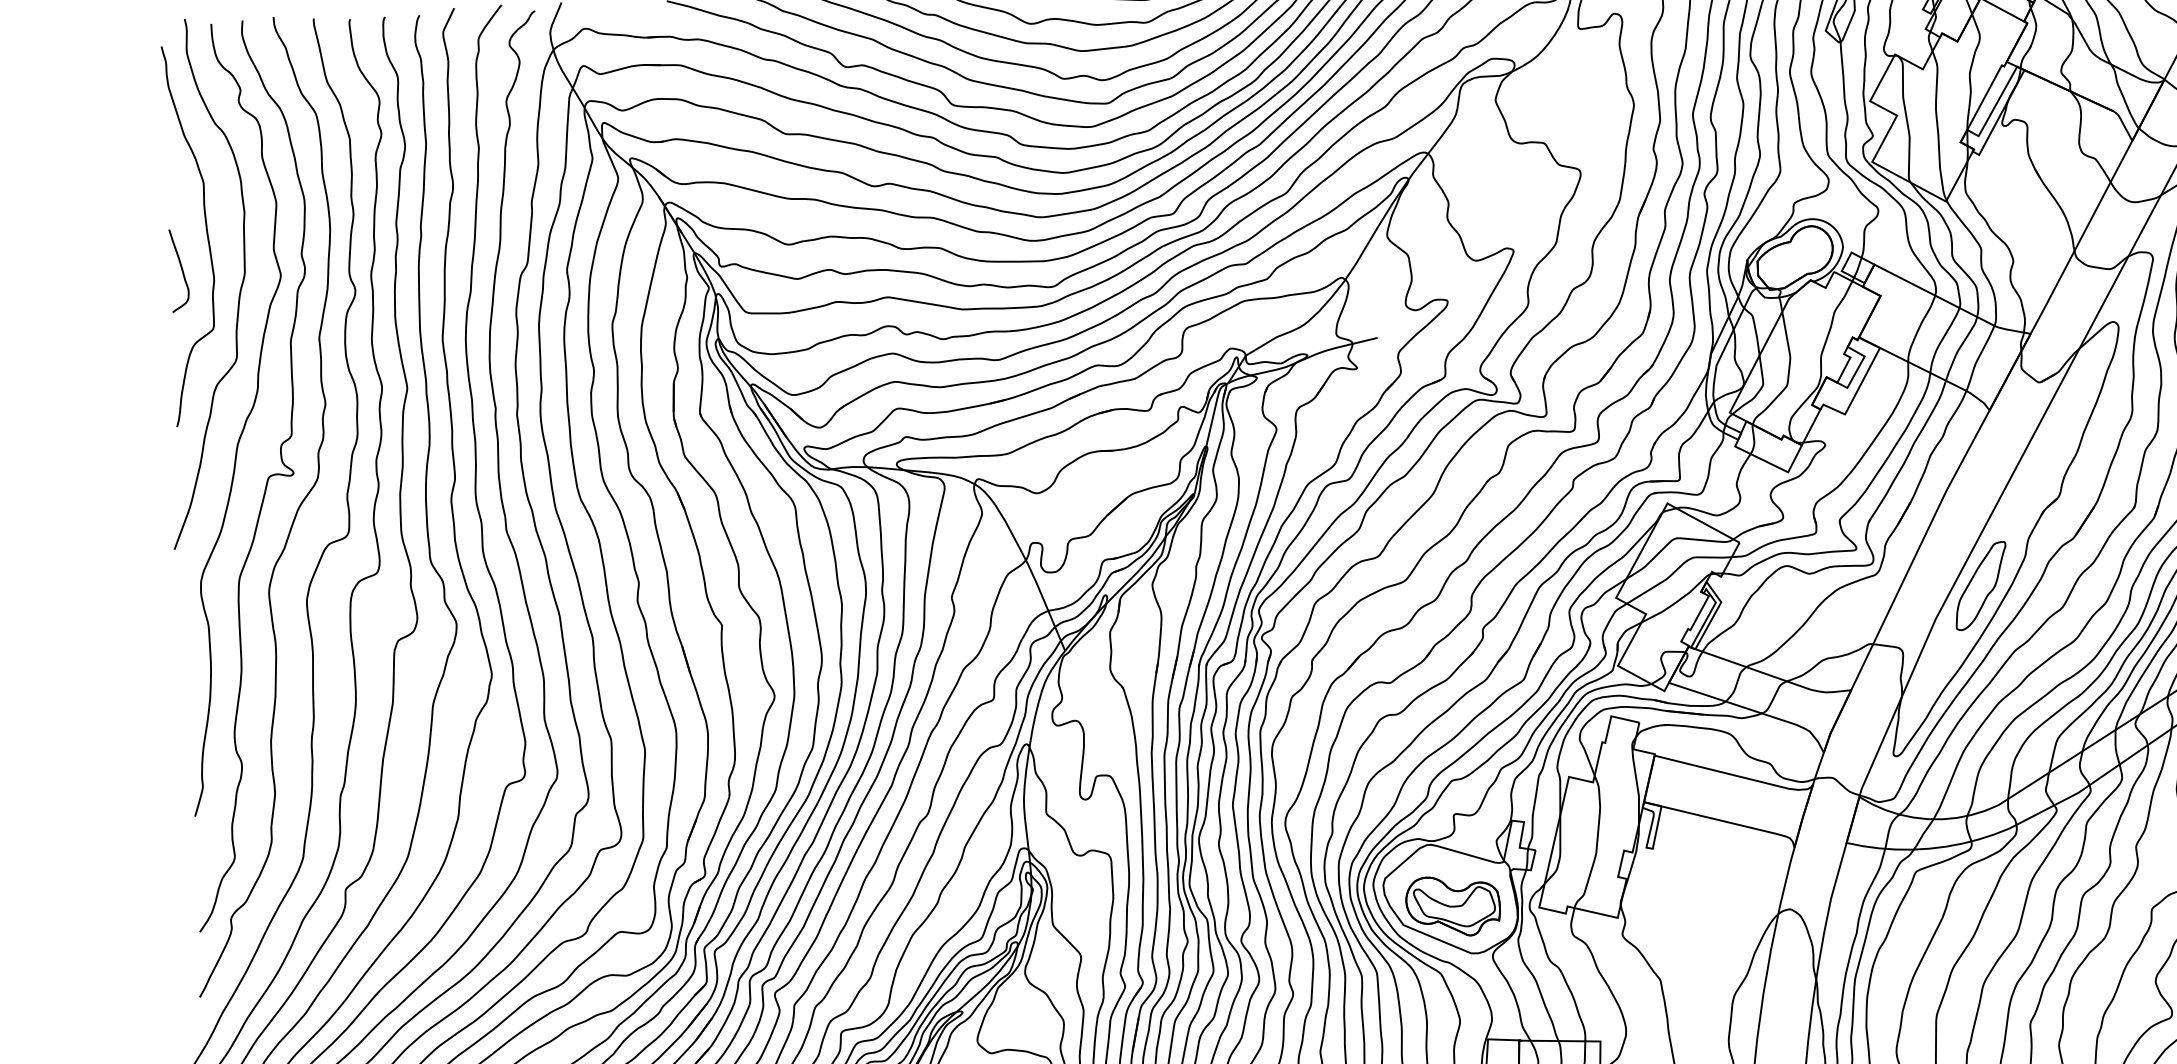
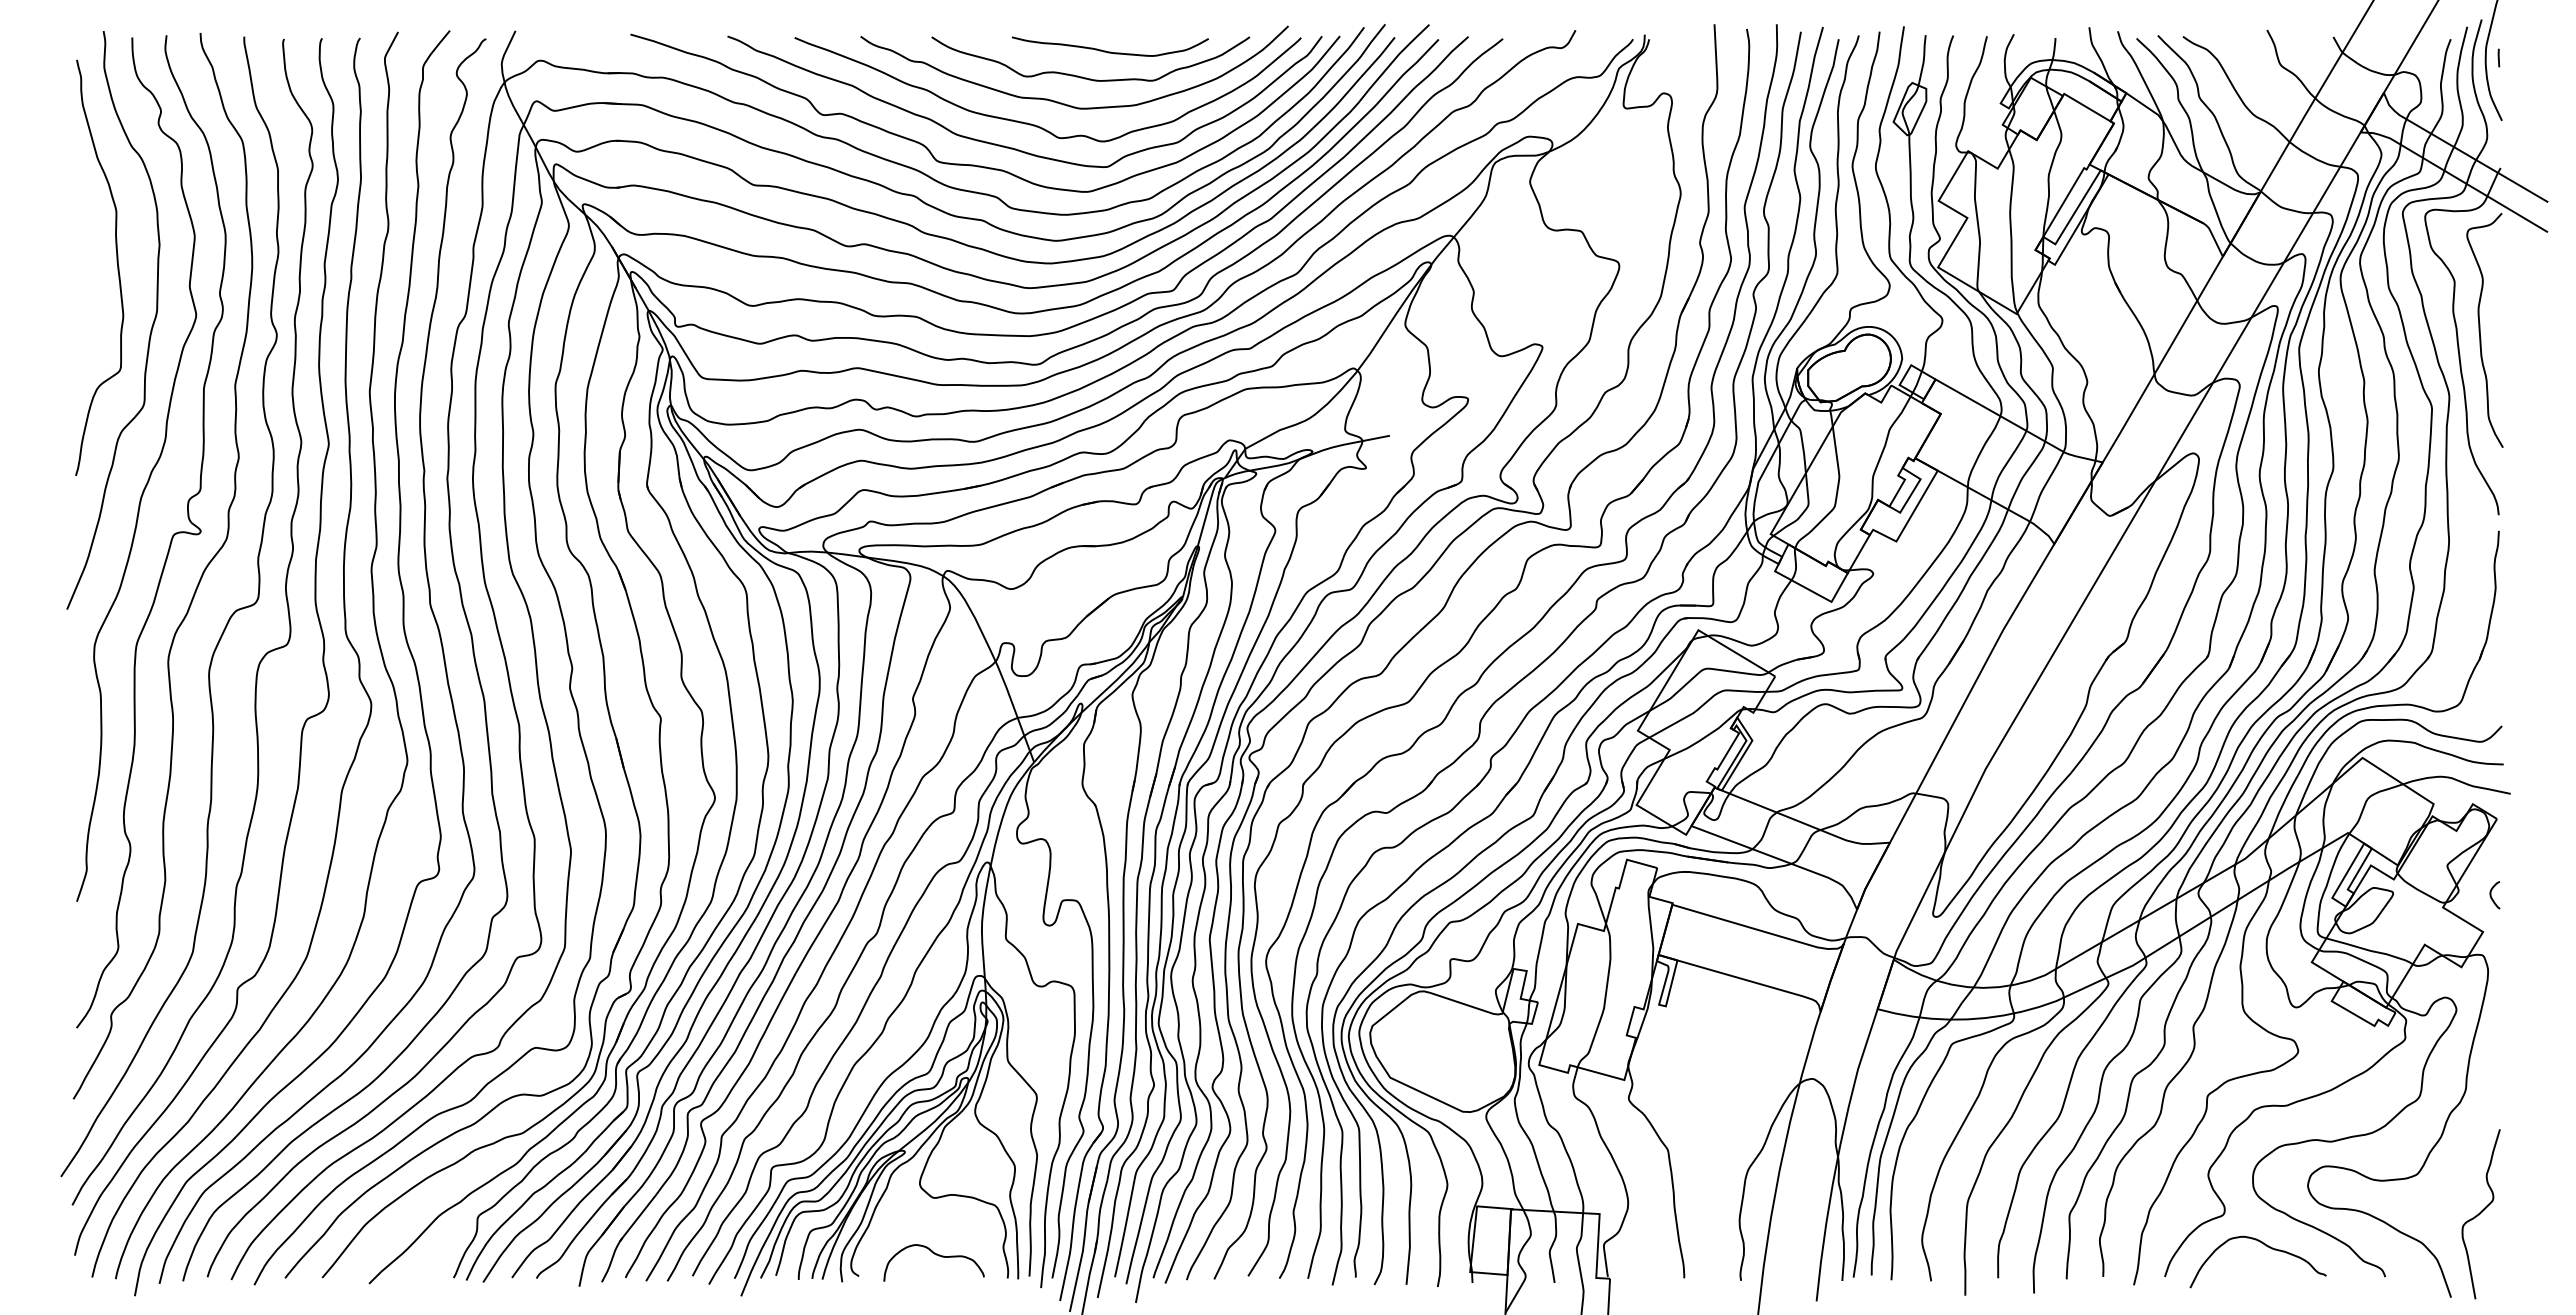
curve: (180, 268) -> (87, 303), removed
part: (1980, 586) -> (2036, 735), removed
part: (1453, 906) -> (1445, 1059), removed

